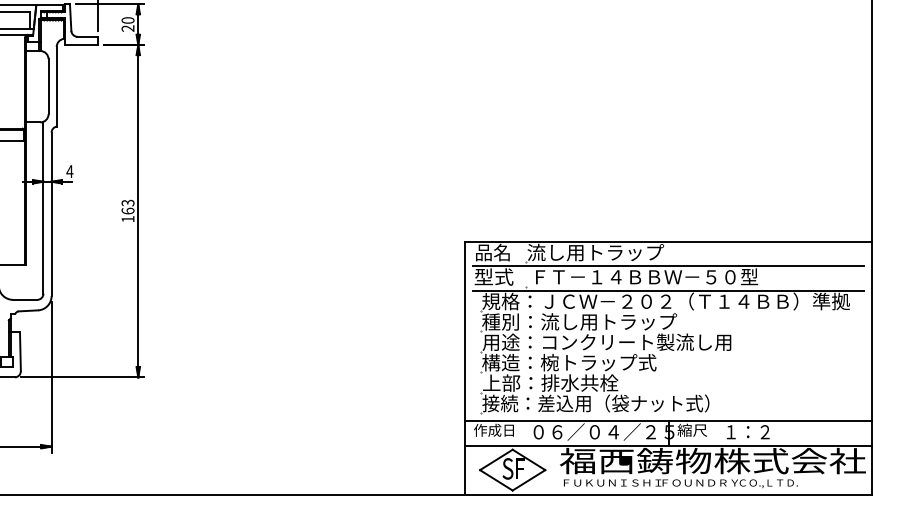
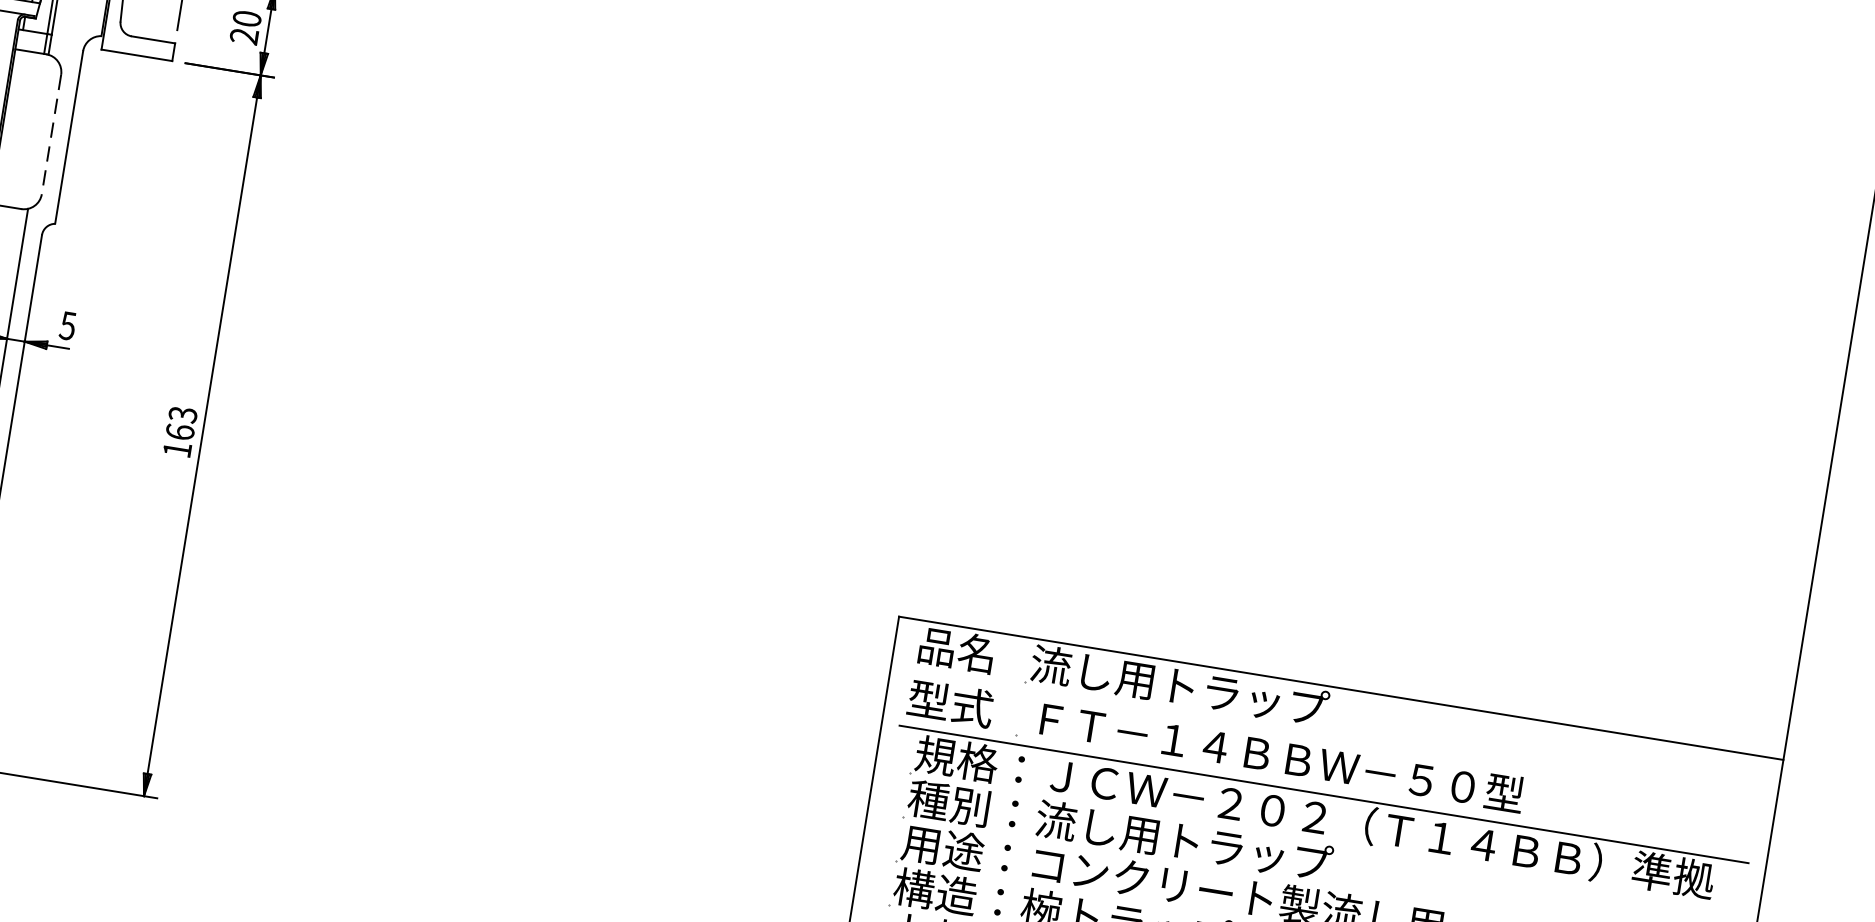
line: (48, 86) -> (51, 133), solid -> dashed
text: (69, 171) -> (67, 325), 4 -> 5
line: (668, 266) -> (1332, 742), removed

